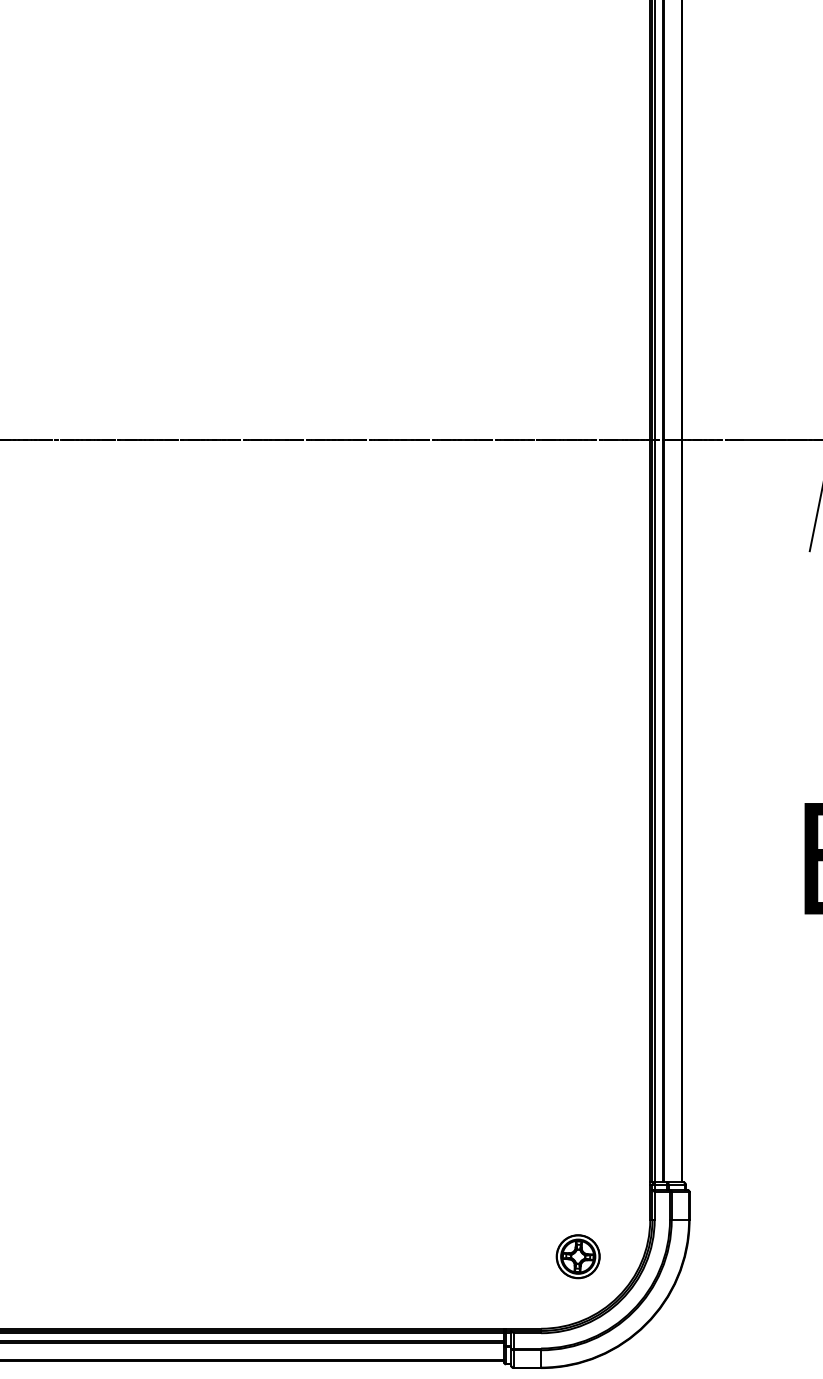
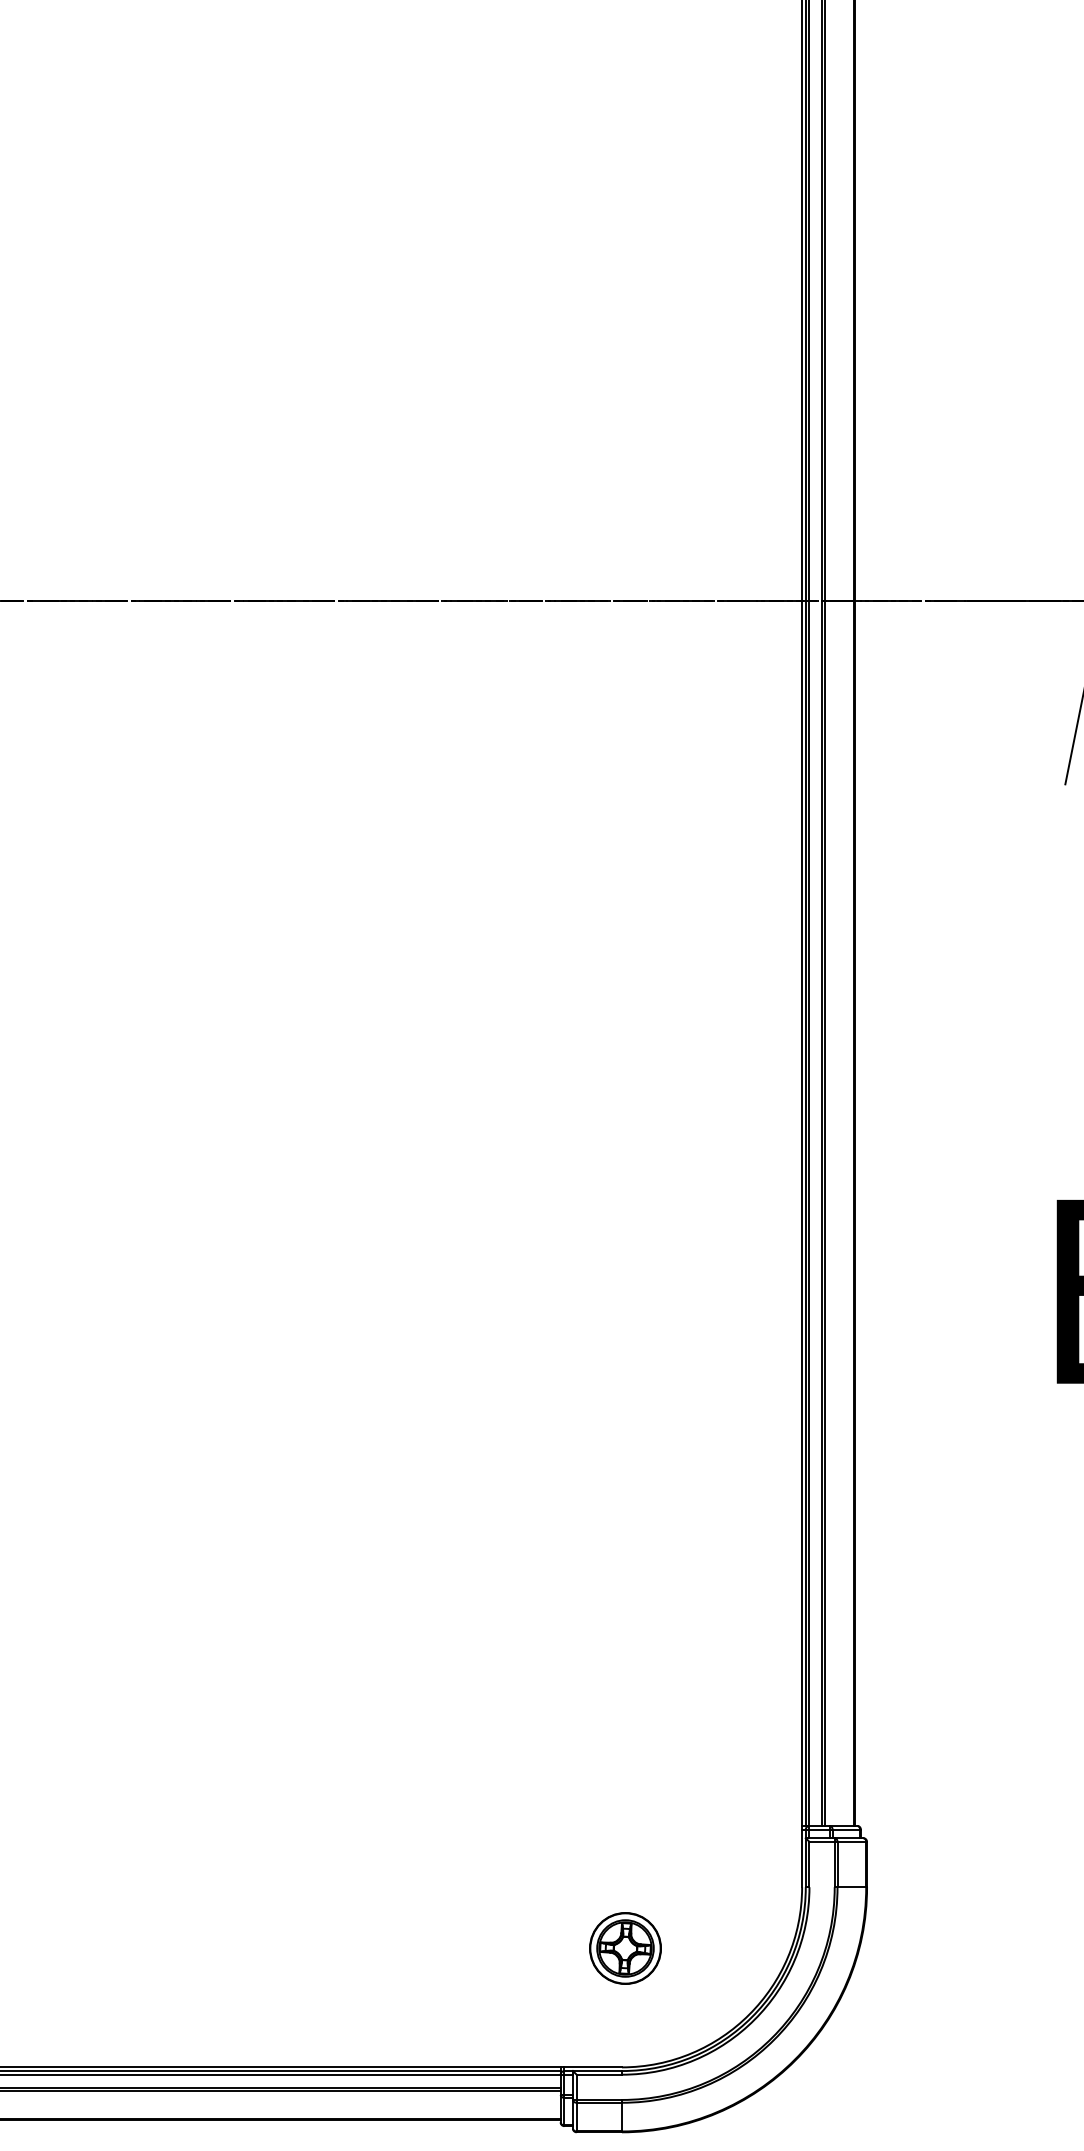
part: (577, 1256) -> (624, 1948), moved

